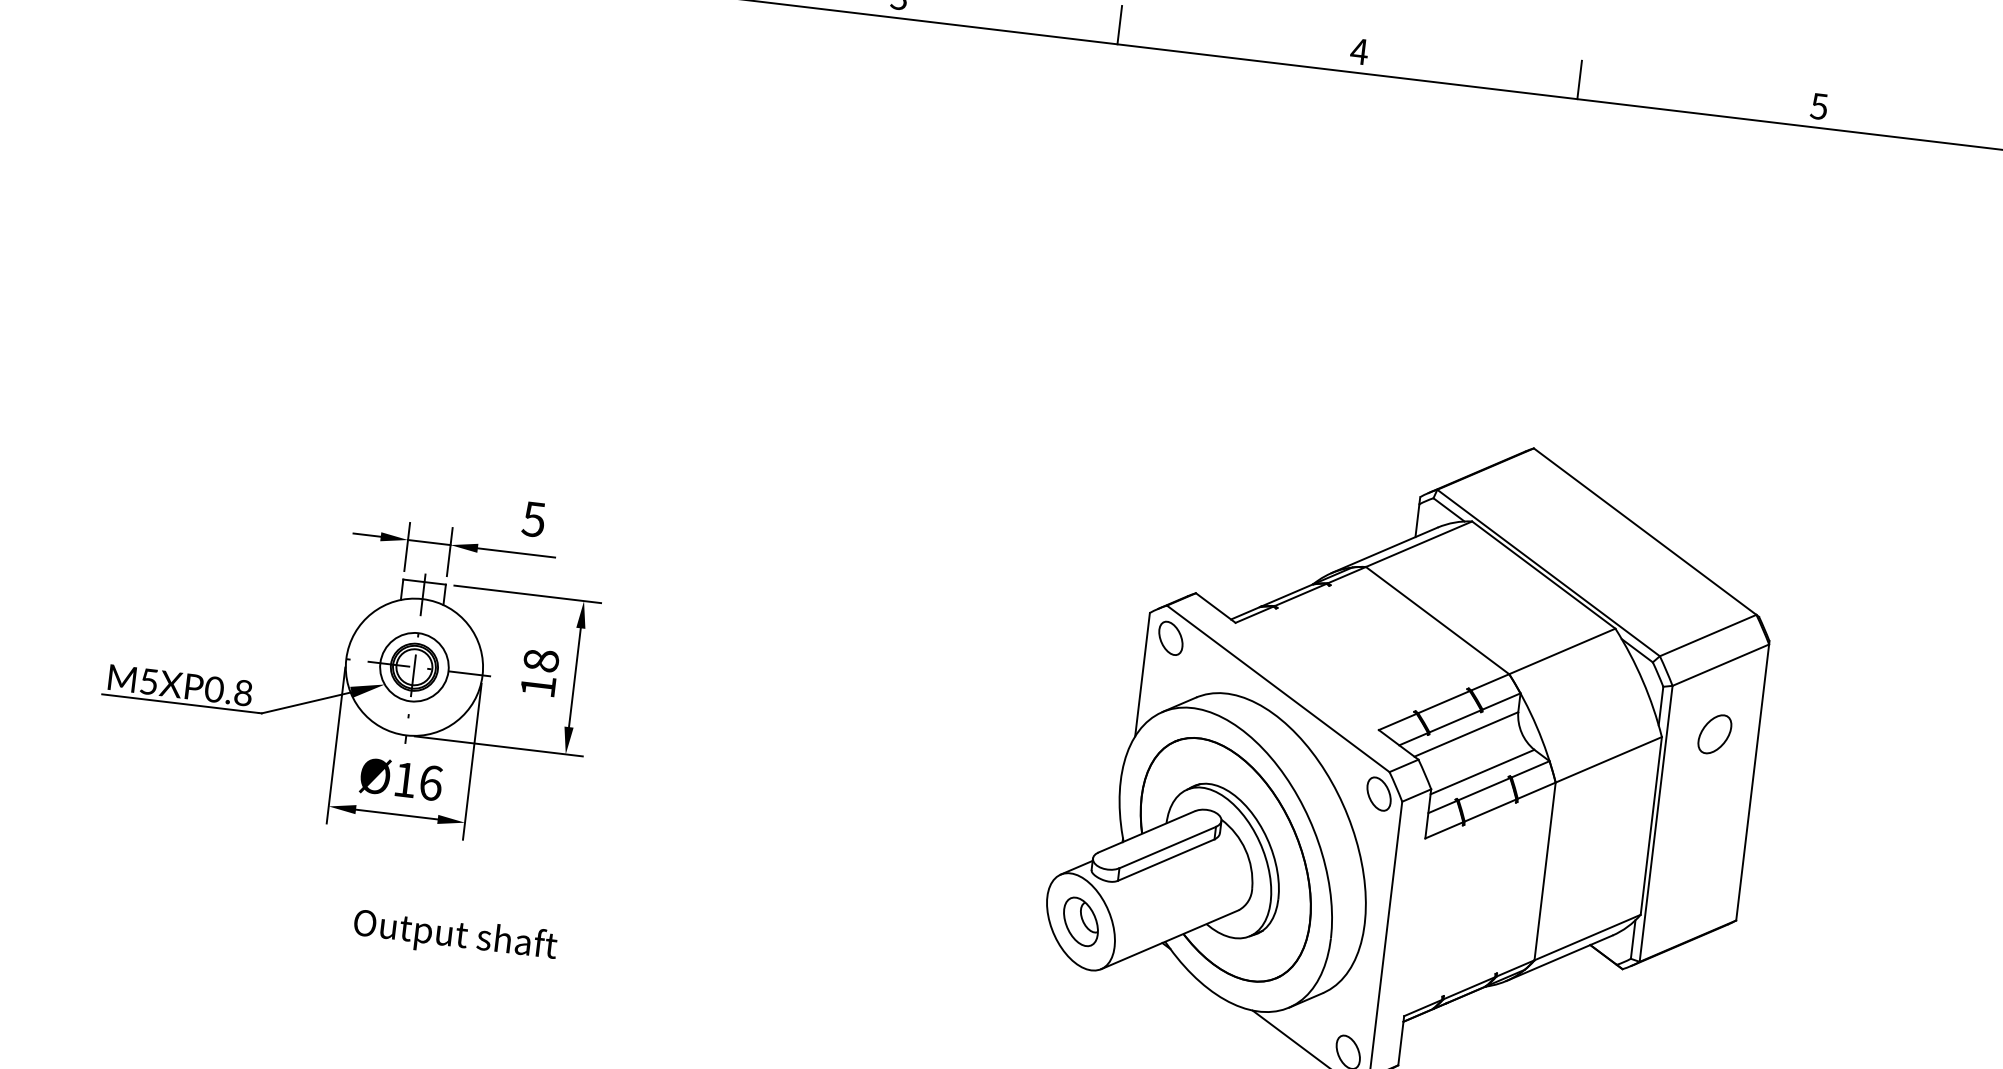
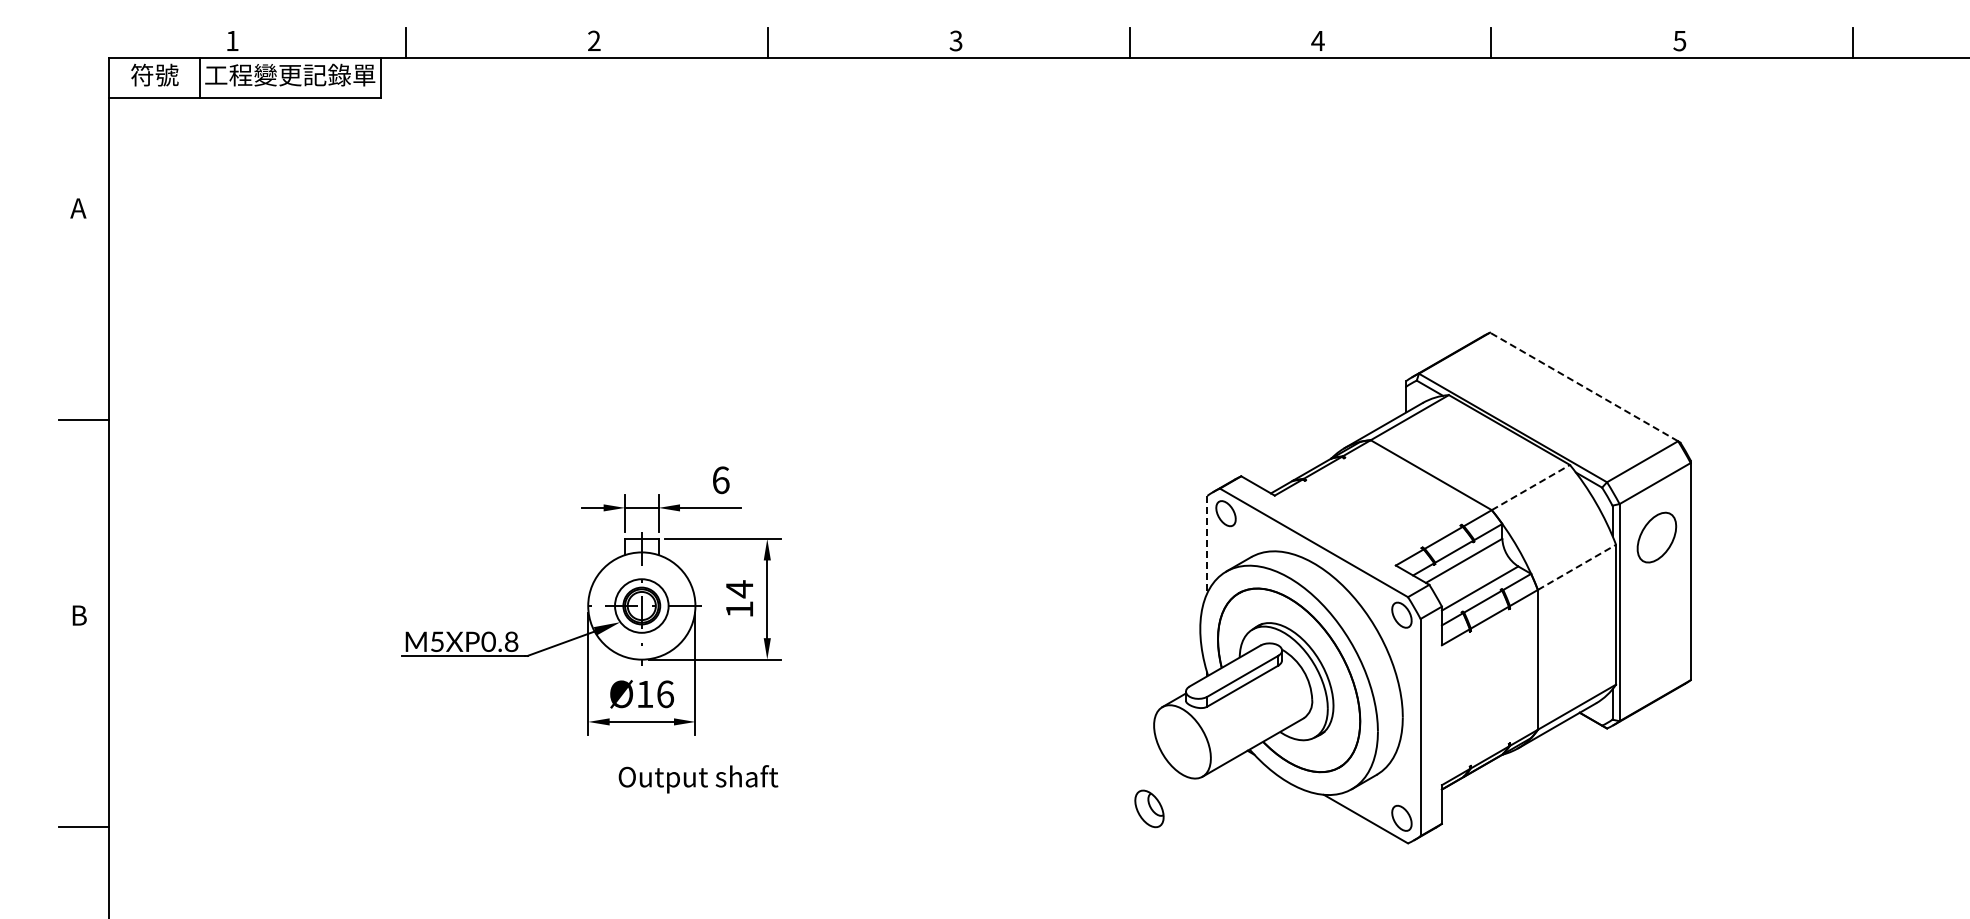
text: (533, 519) -> (720, 480), 5 -> 6
line: (1645, 531) -> (1584, 386), solid -> dashed
line: (1563, 651) -> (1531, 487), solid -> dashed
text: (541, 661) -> (739, 589), 18 -> 14
line: (1142, 674) -> (1207, 544), solid -> dashed
part: (1714, 733) -> (1656, 537), size x1.6
line: (1609, 760) -> (1577, 567), solid -> dashed
part: (1081, 921) -> (1149, 808), moved
text: (455, 936) -> (698, 779), moved

